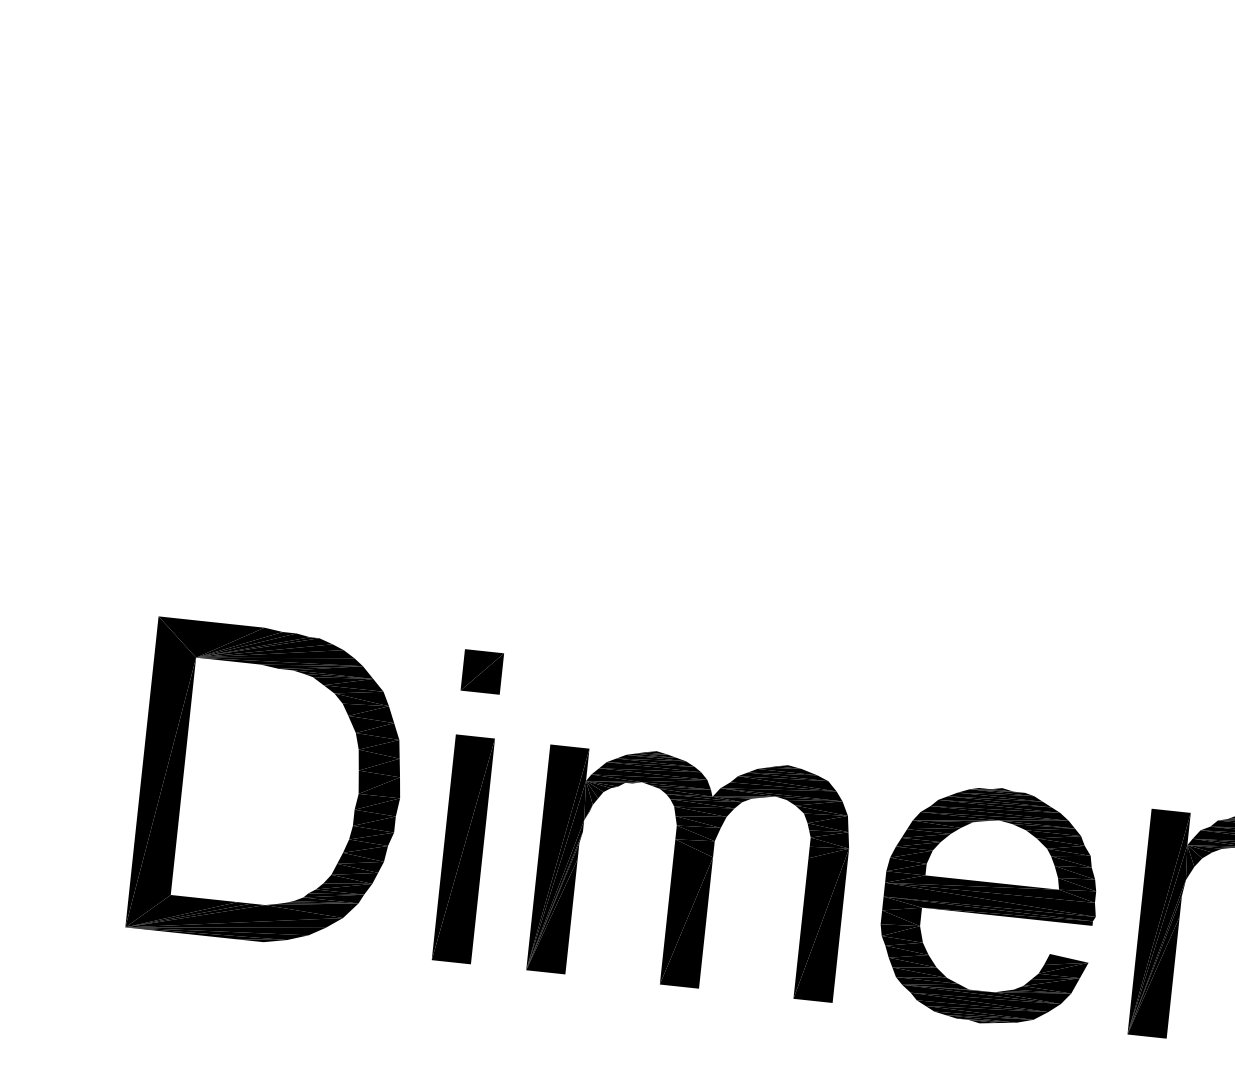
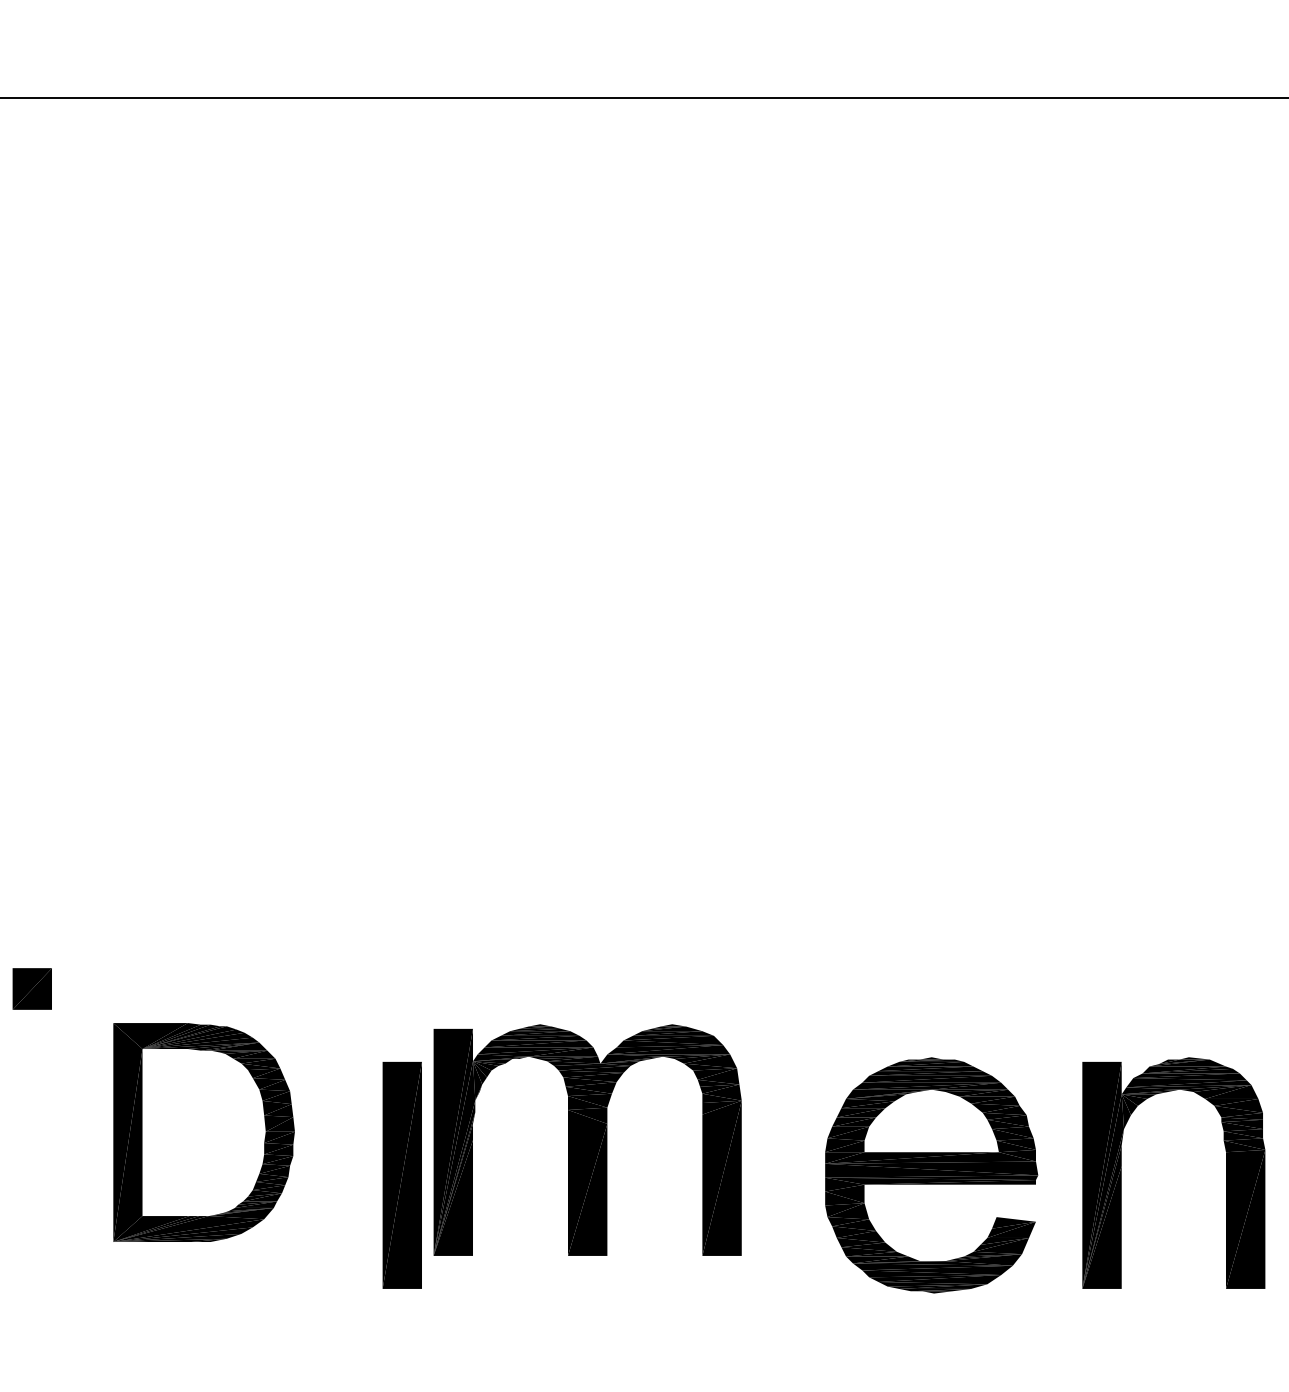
part: (481, 671) -> (31, 988), moved
part: (270, 785) -> (203, 1132), size x0.7
part: (691, 870) -> (587, 1139), moved

